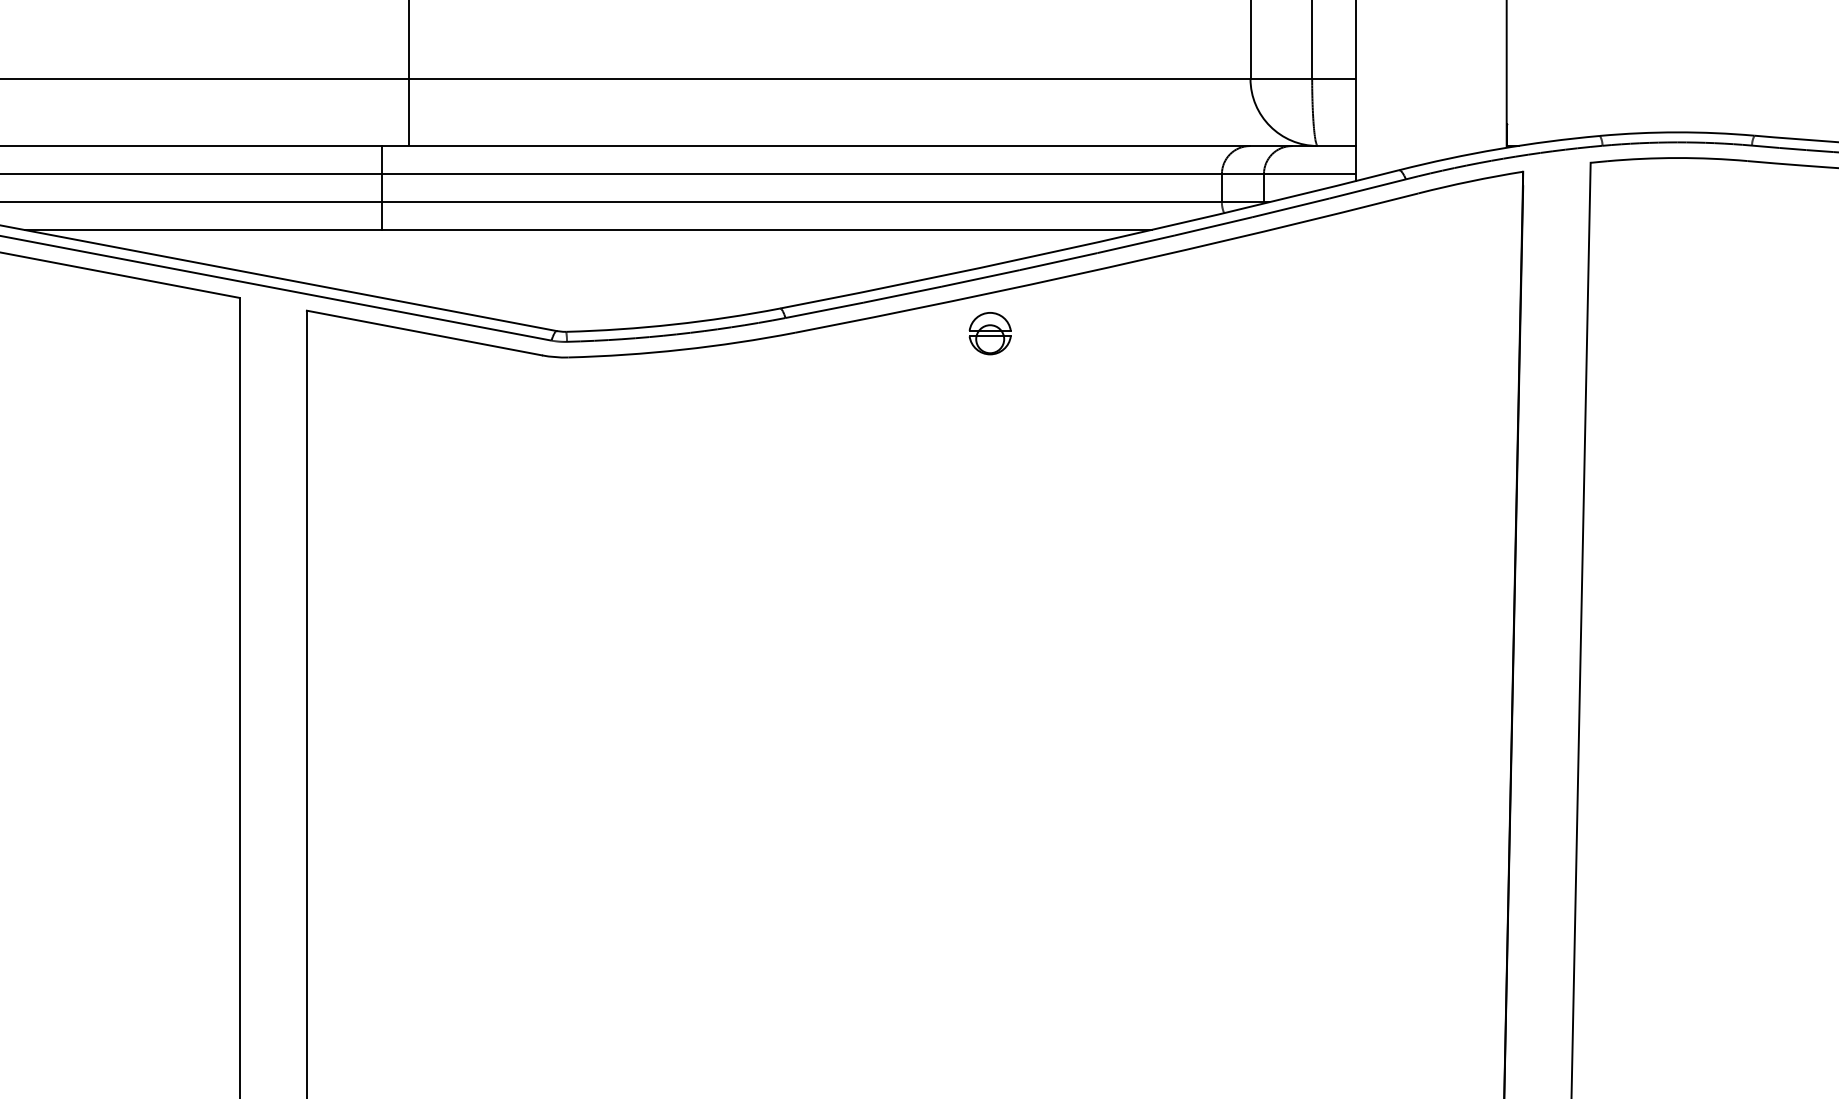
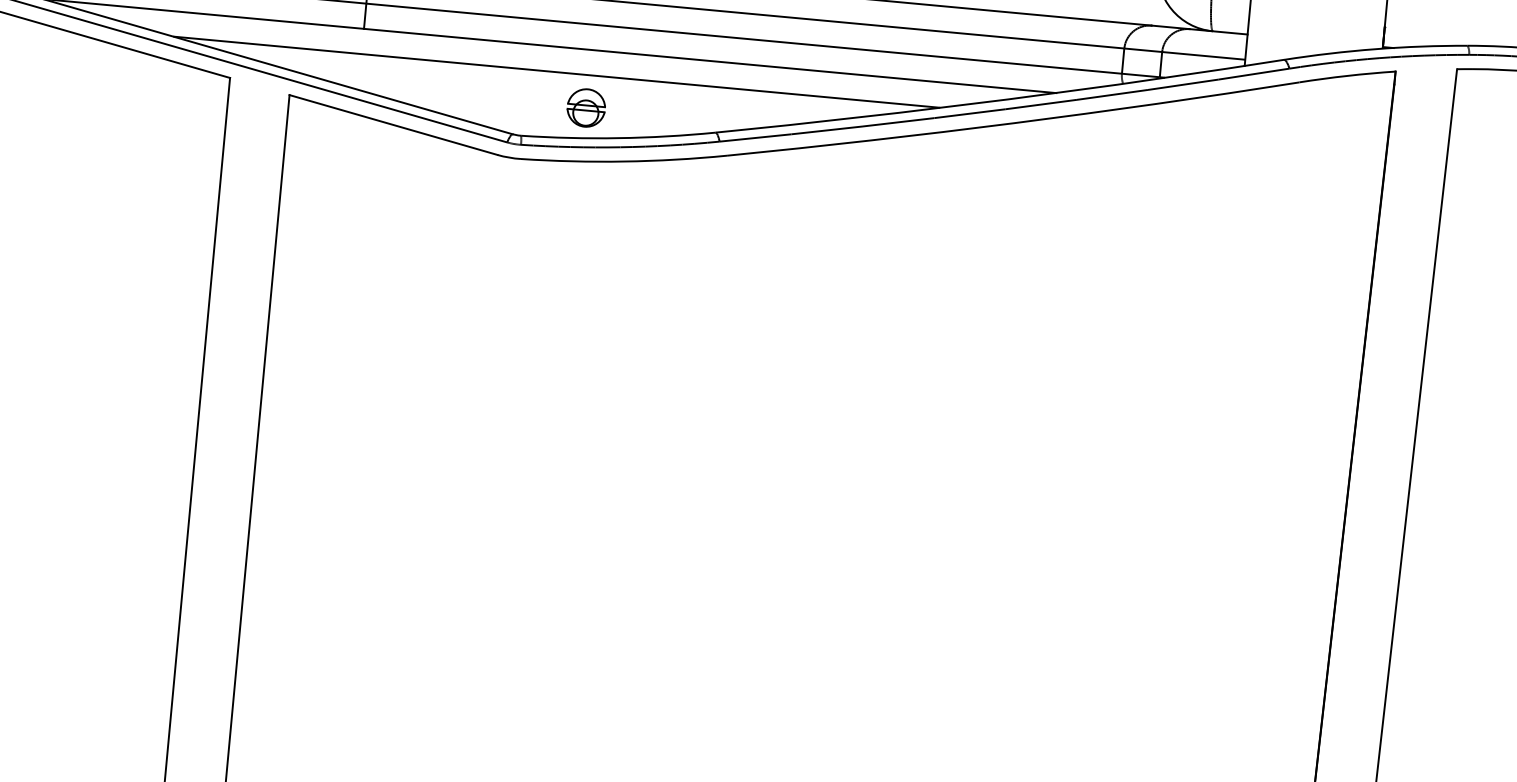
line: (598, 258) -> (556, 72), added
part: (989, 333) -> (585, 107), moved

